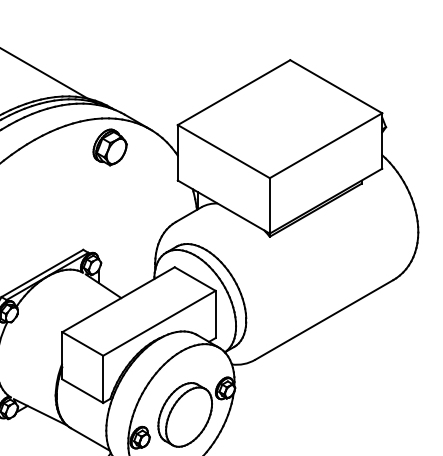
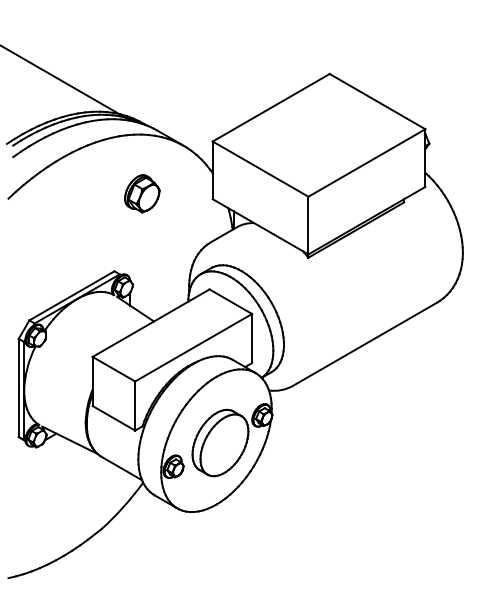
part: (110, 147) -> (142, 193), moved

